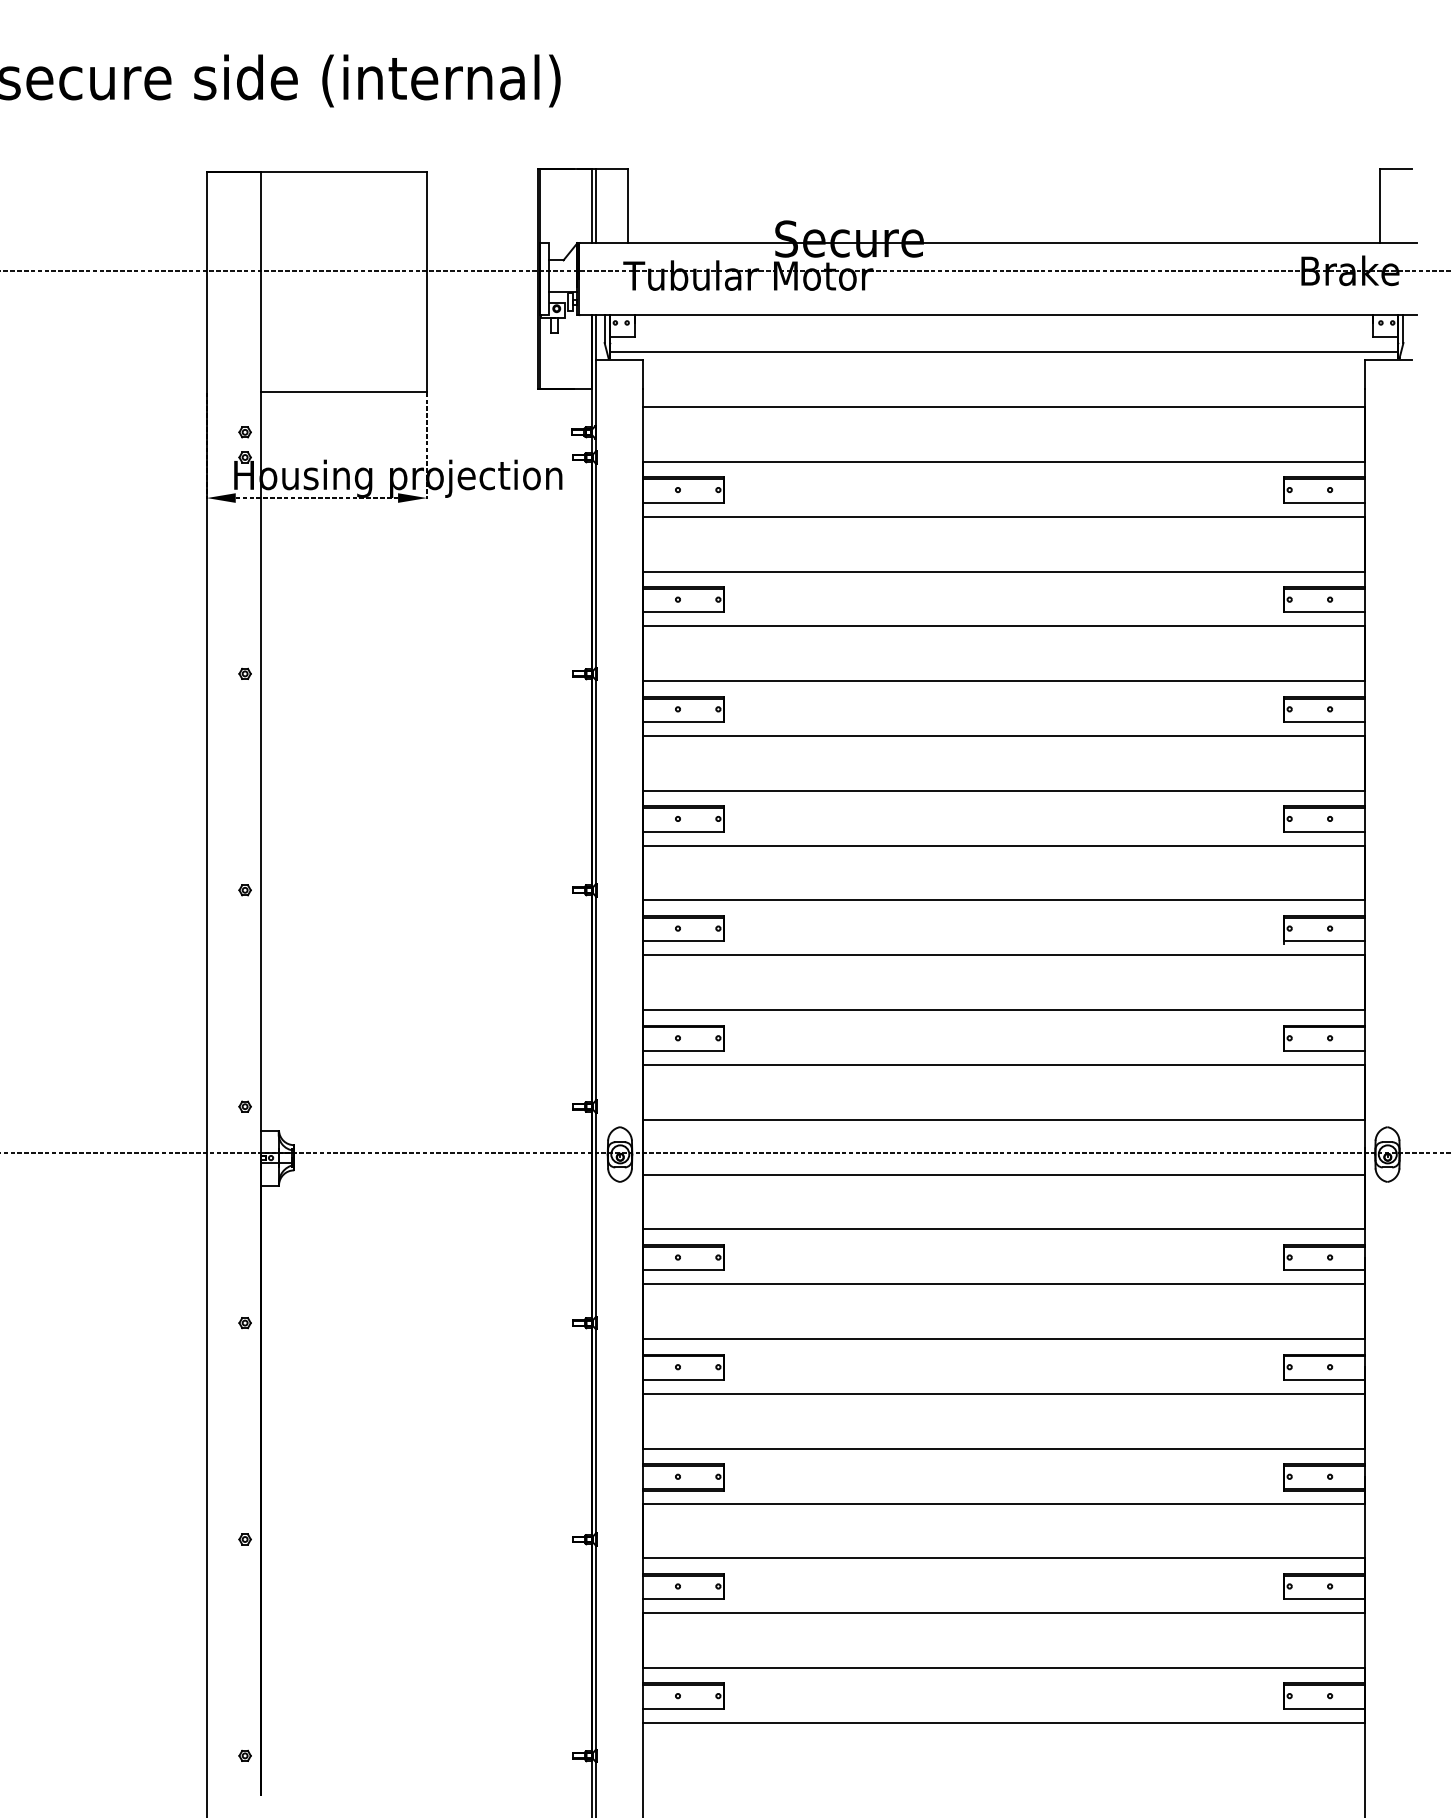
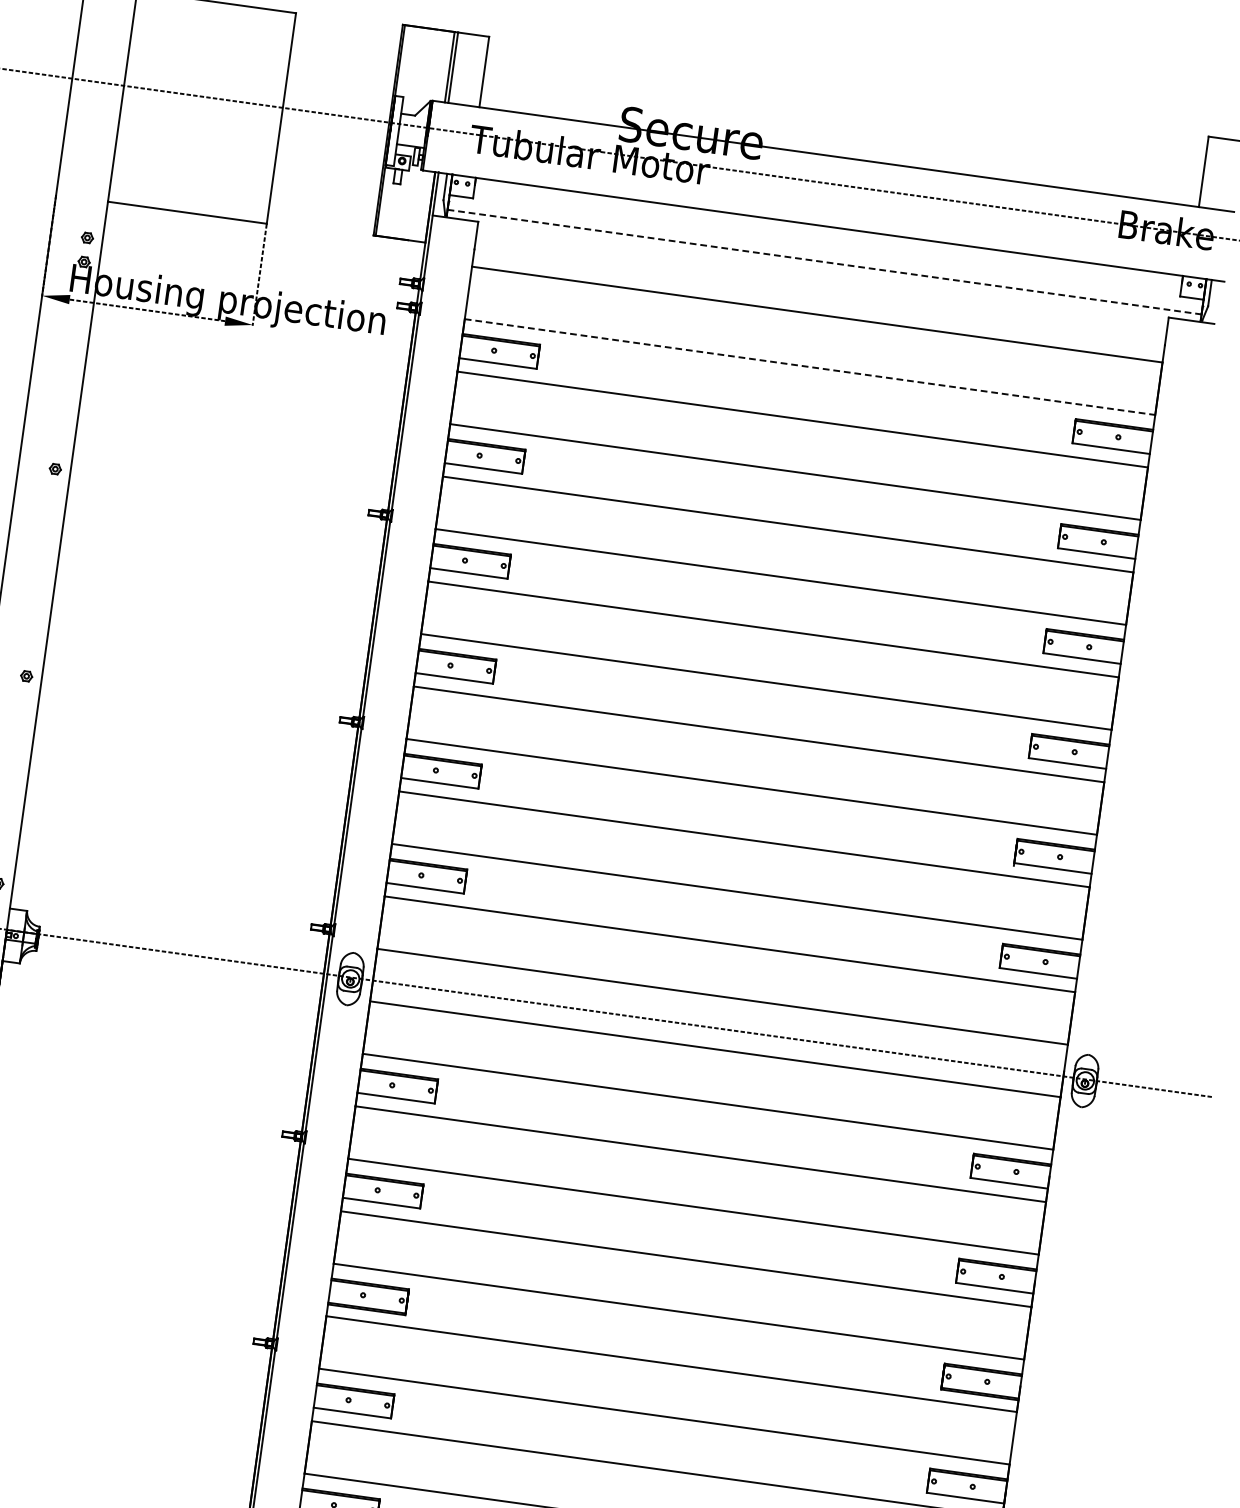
line: (1004, 352) -> (824, 262), solid -> dashed
line: (1004, 461) -> (810, 366), solid -> dashed

